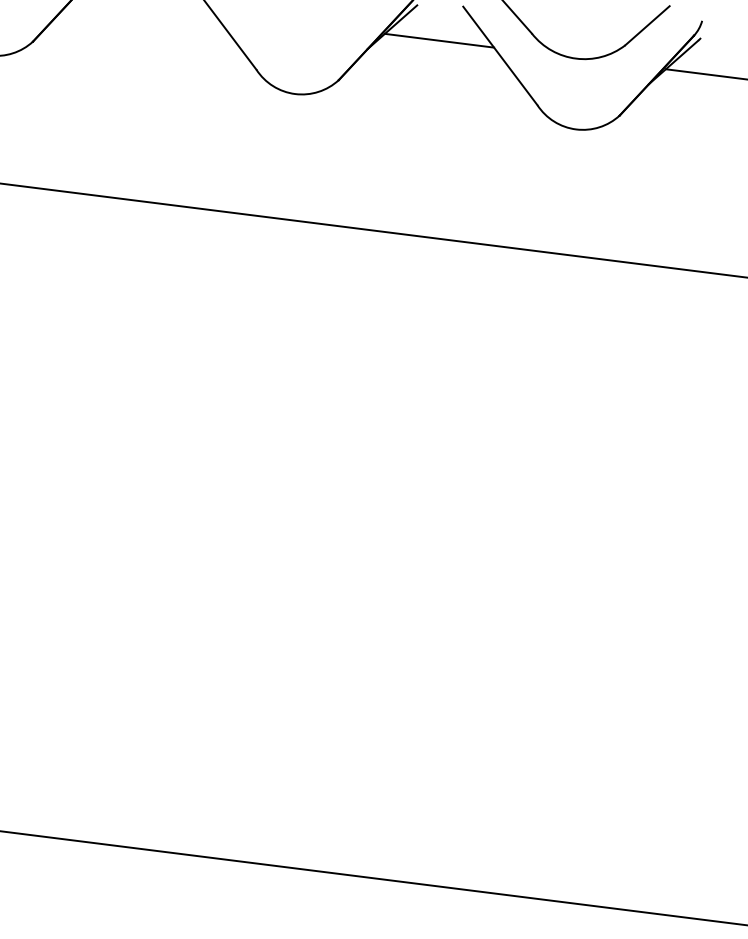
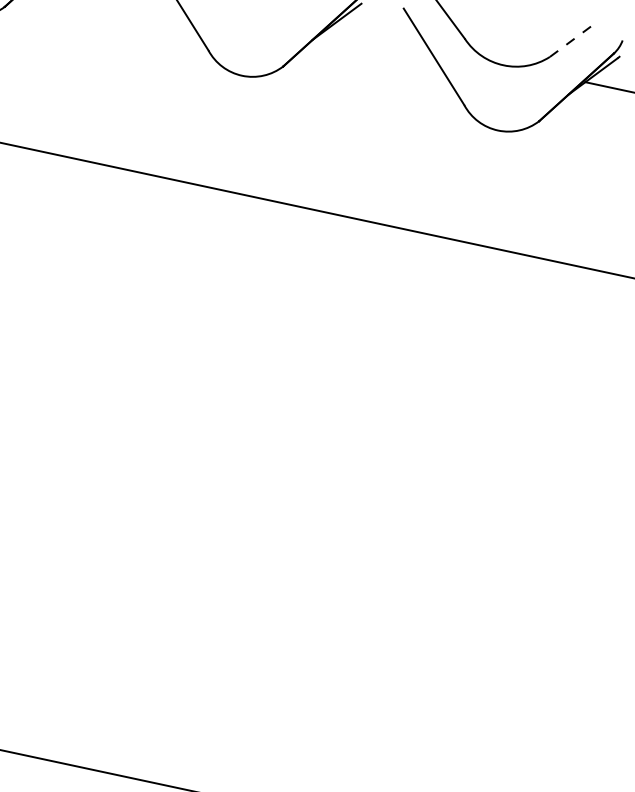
line: (647, 25) -> (571, 40), solid -> dashed
line: (439, 40) -> (379, 37), removed

